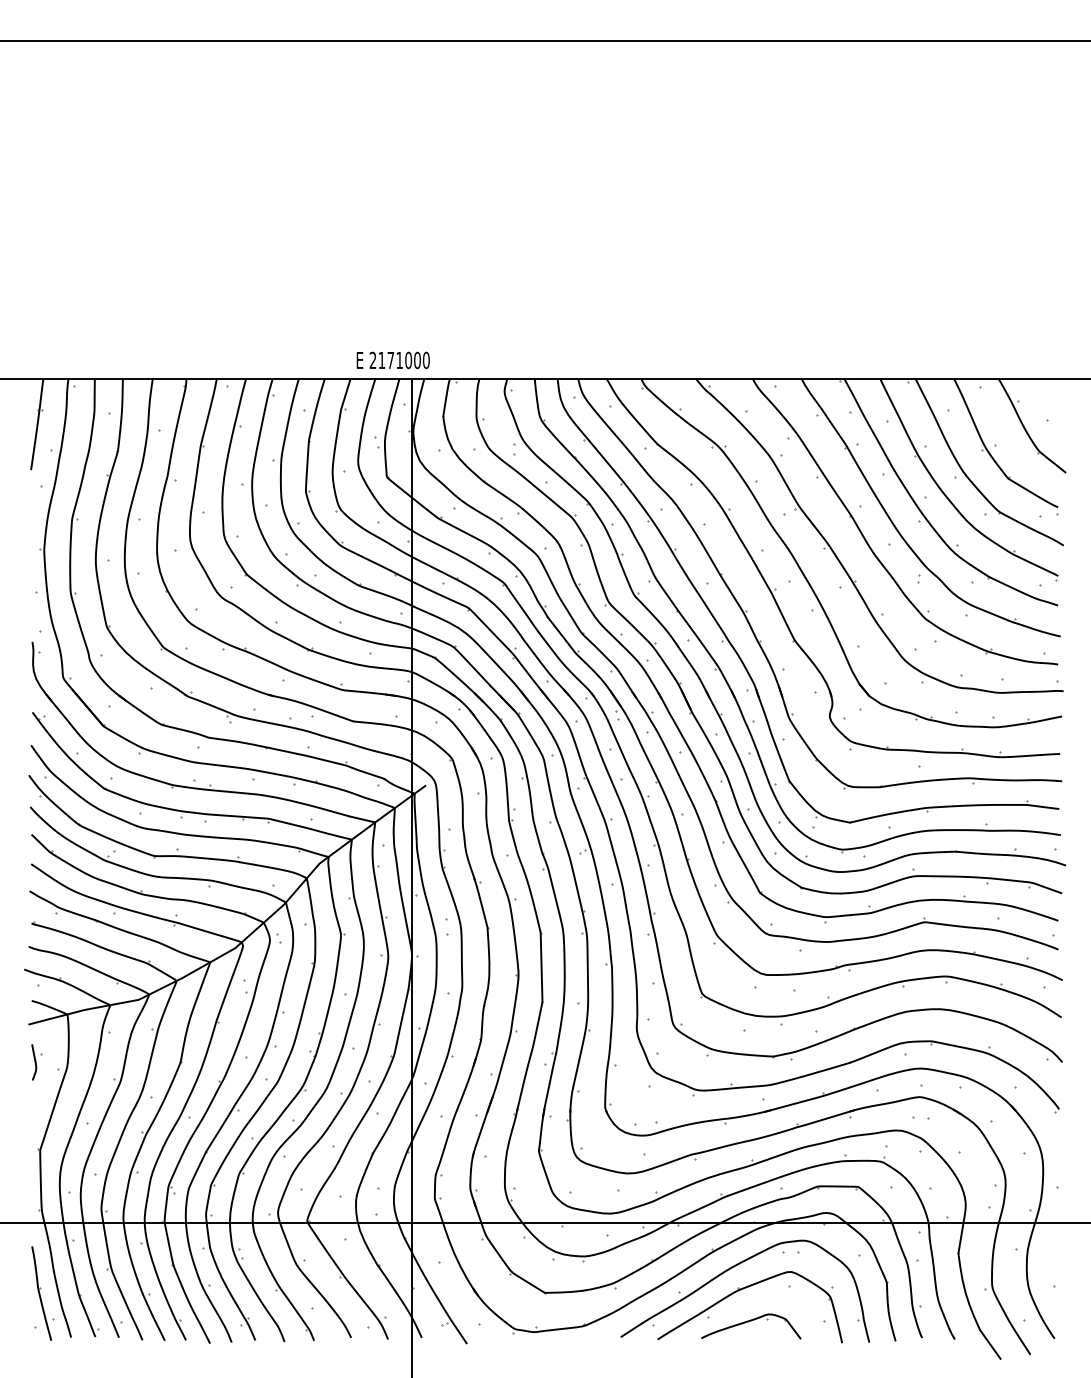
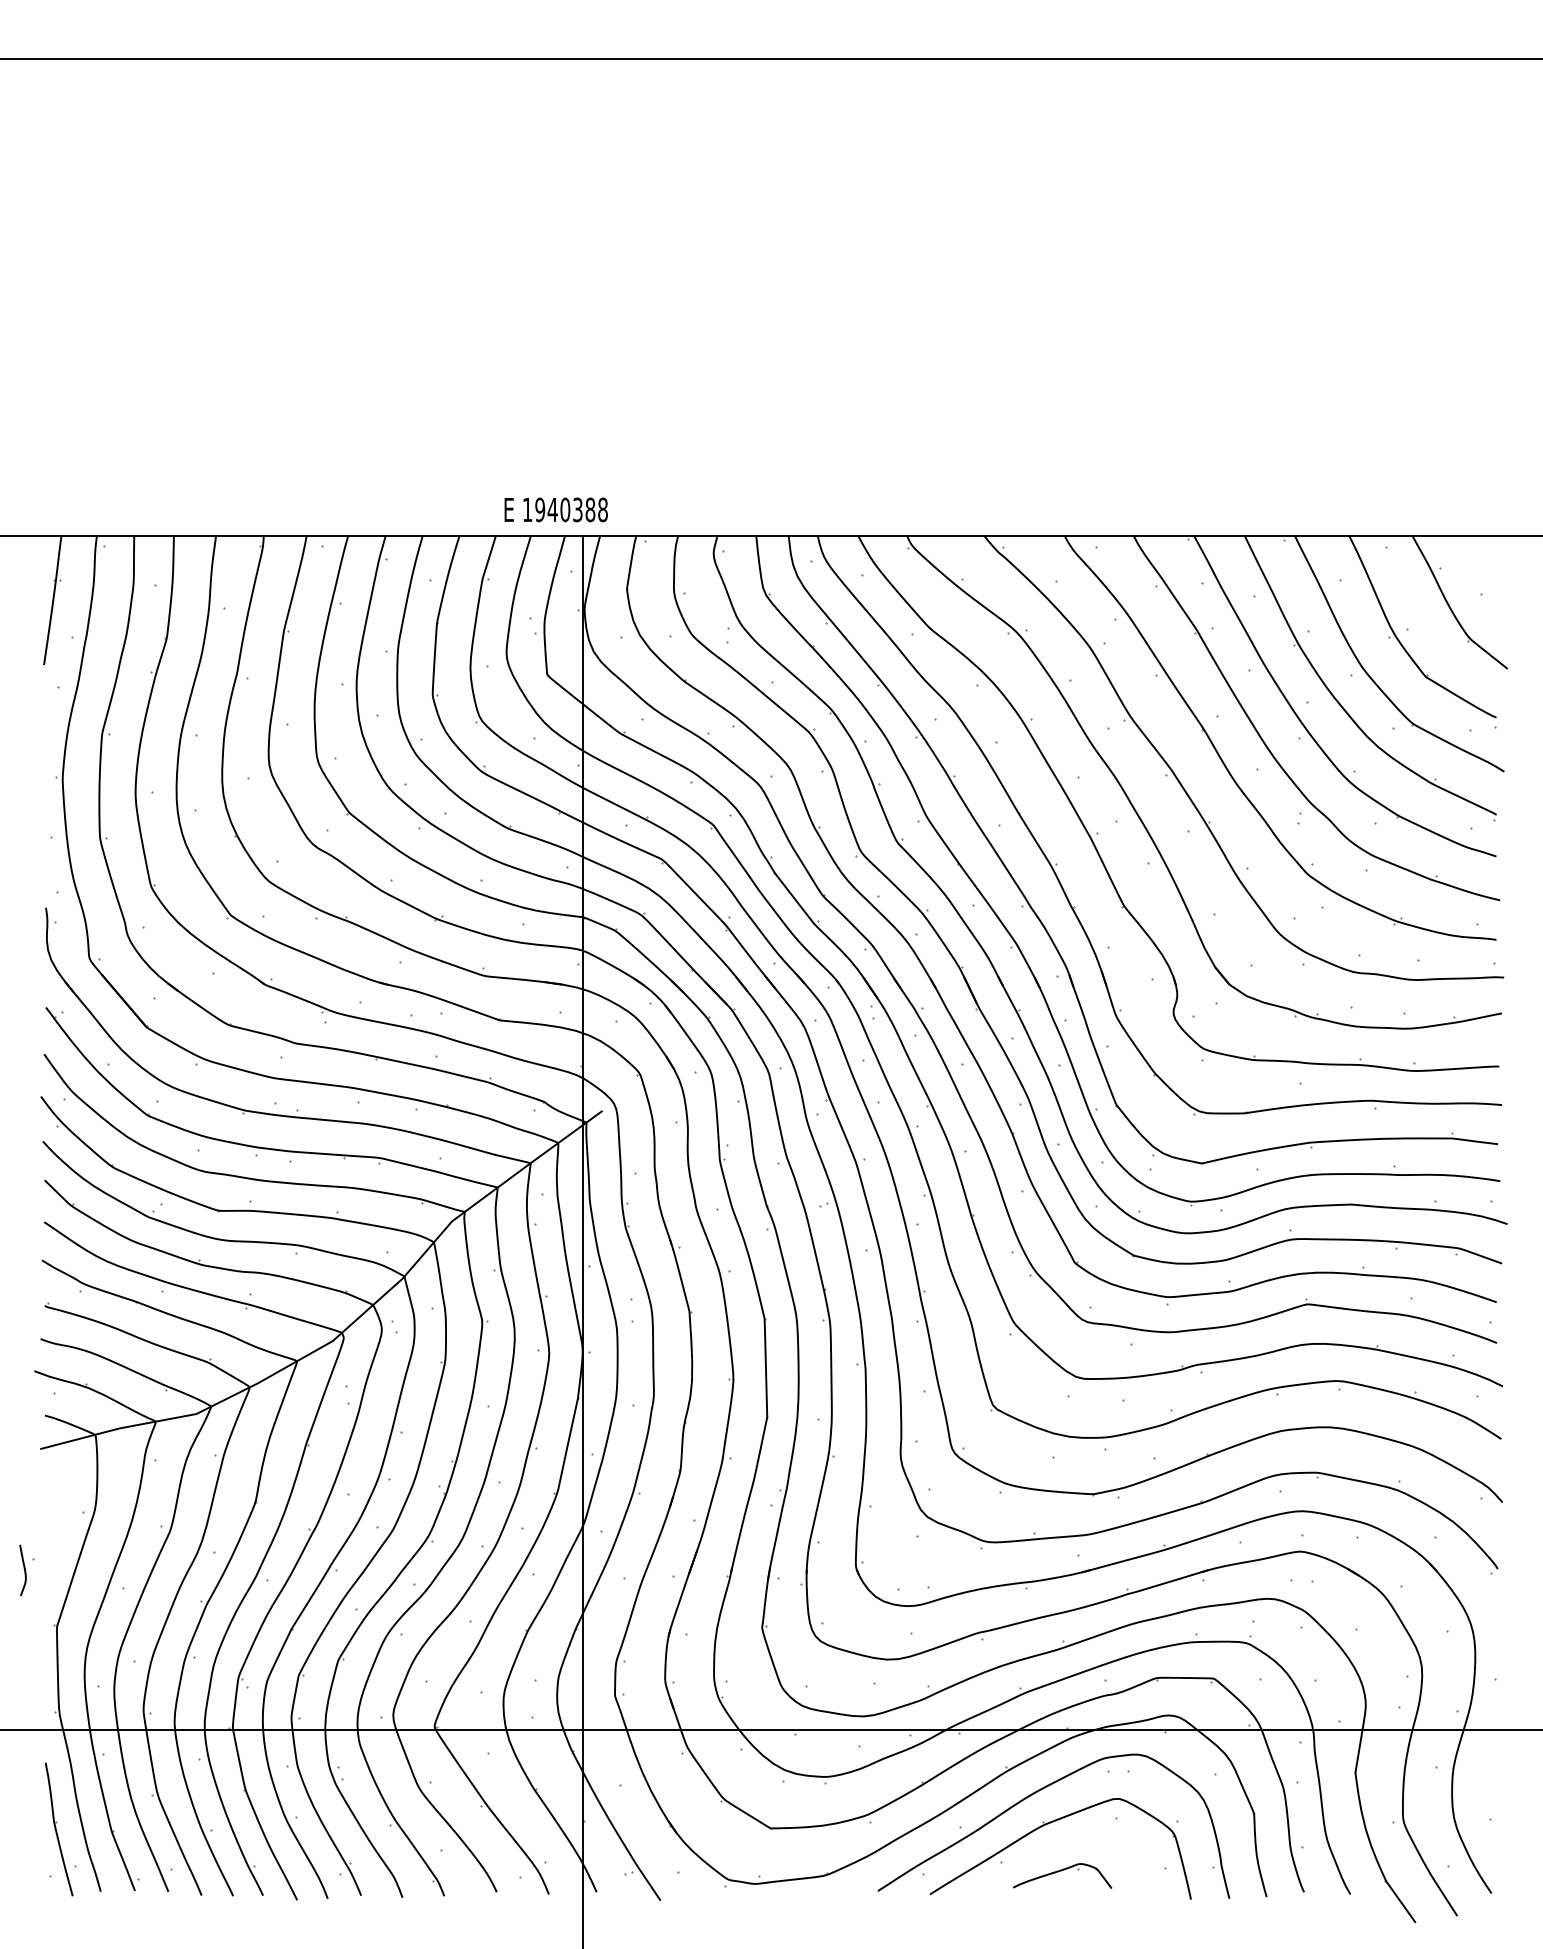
text: (399, 360) -> (565, 509), 2171000 -> 1940388
part: (36, 1062) -> (26, 1570), moved
part: (751, 1326) -> (1062, 1875), size x0.7

